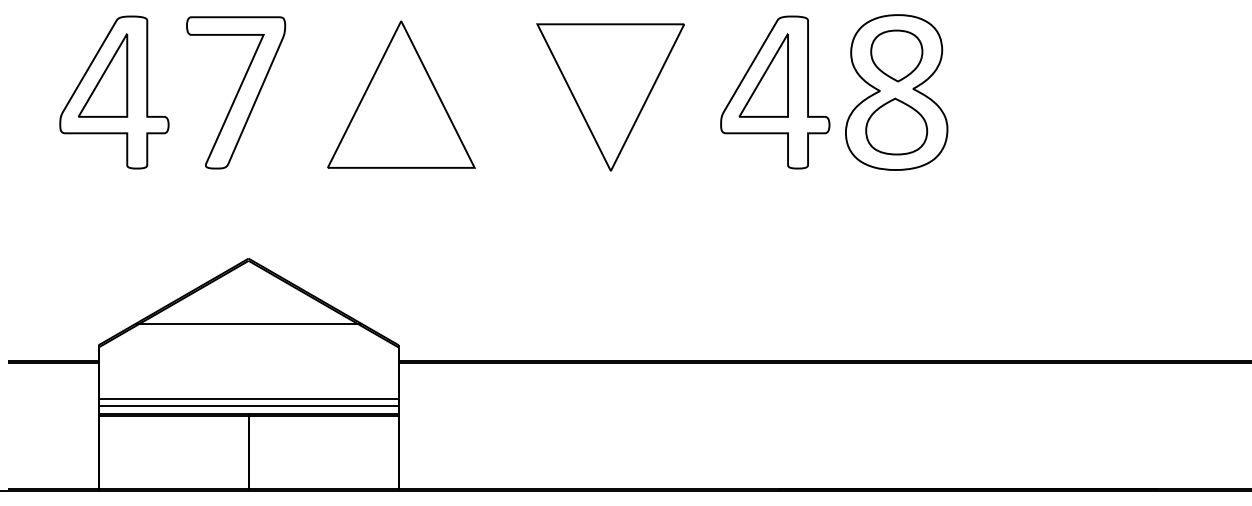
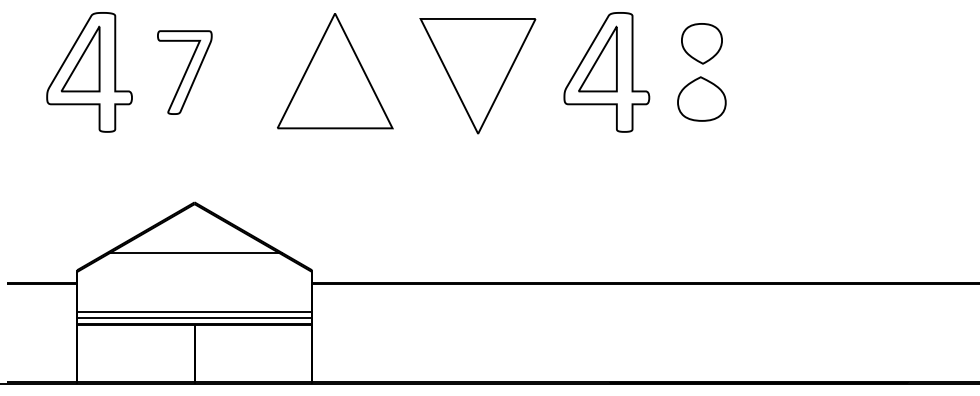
part: (896, 91) -> (701, 71), removed
part: (235, 92) -> (184, 72), size x0.7
part: (401, 95) -> (335, 71), moved

